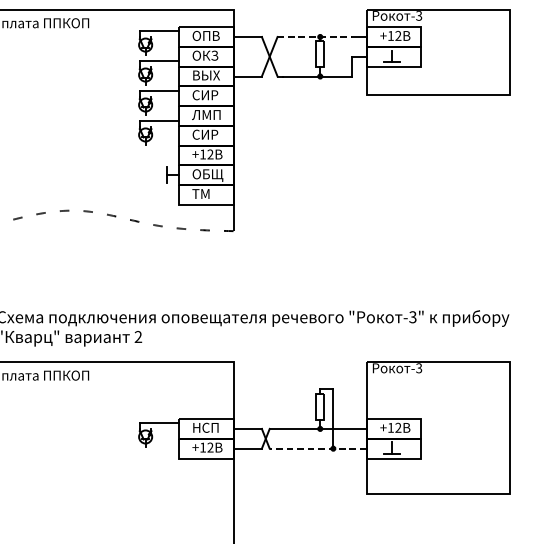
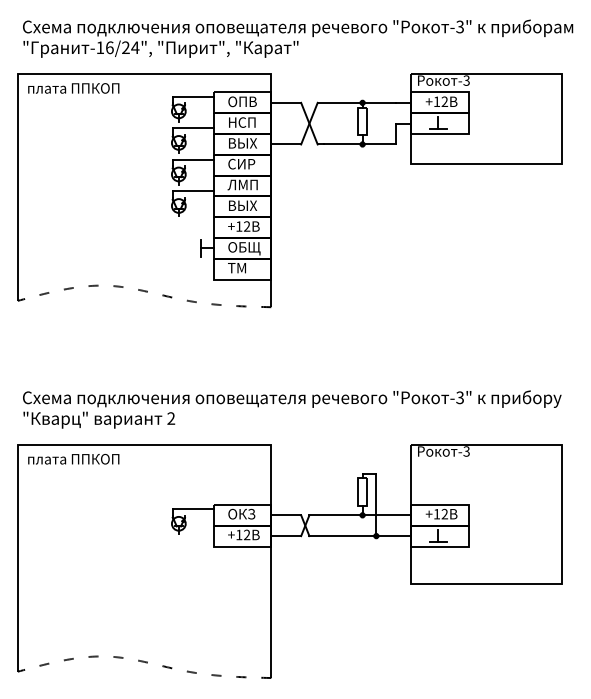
line: (315, 36) -> (357, 102), dashed -> solid
text: (205, 55) -> (241, 122), ОКЗ -> НСП
text: (206, 134) -> (242, 205), СИР -> ВЫХ
text: (205, 427) -> (241, 513), НСП -> ОКЗ
line: (318, 449) -> (360, 536), dashed -> solid

